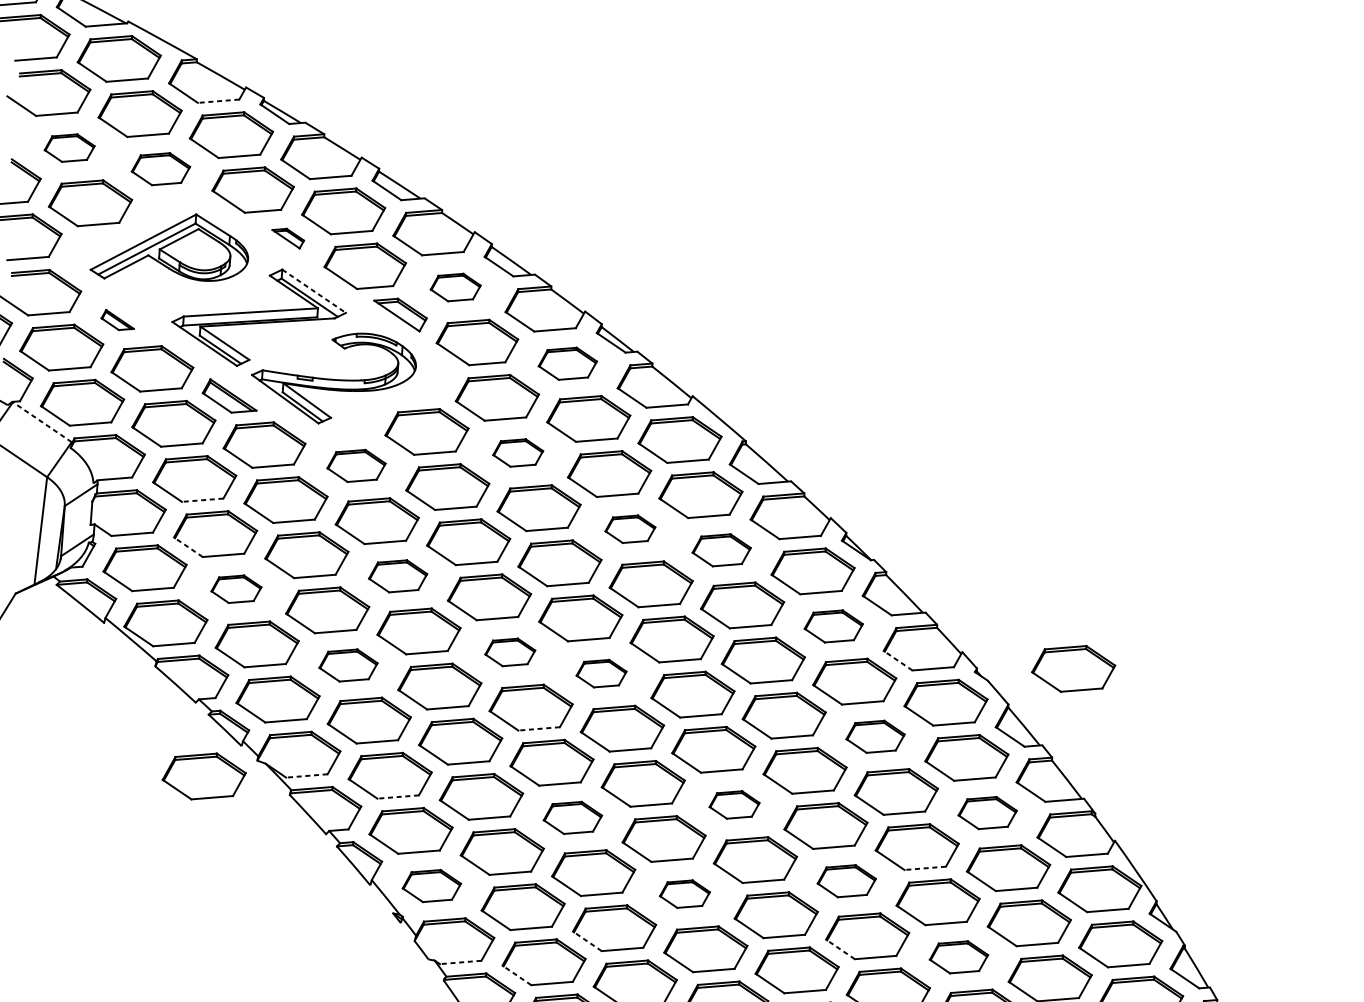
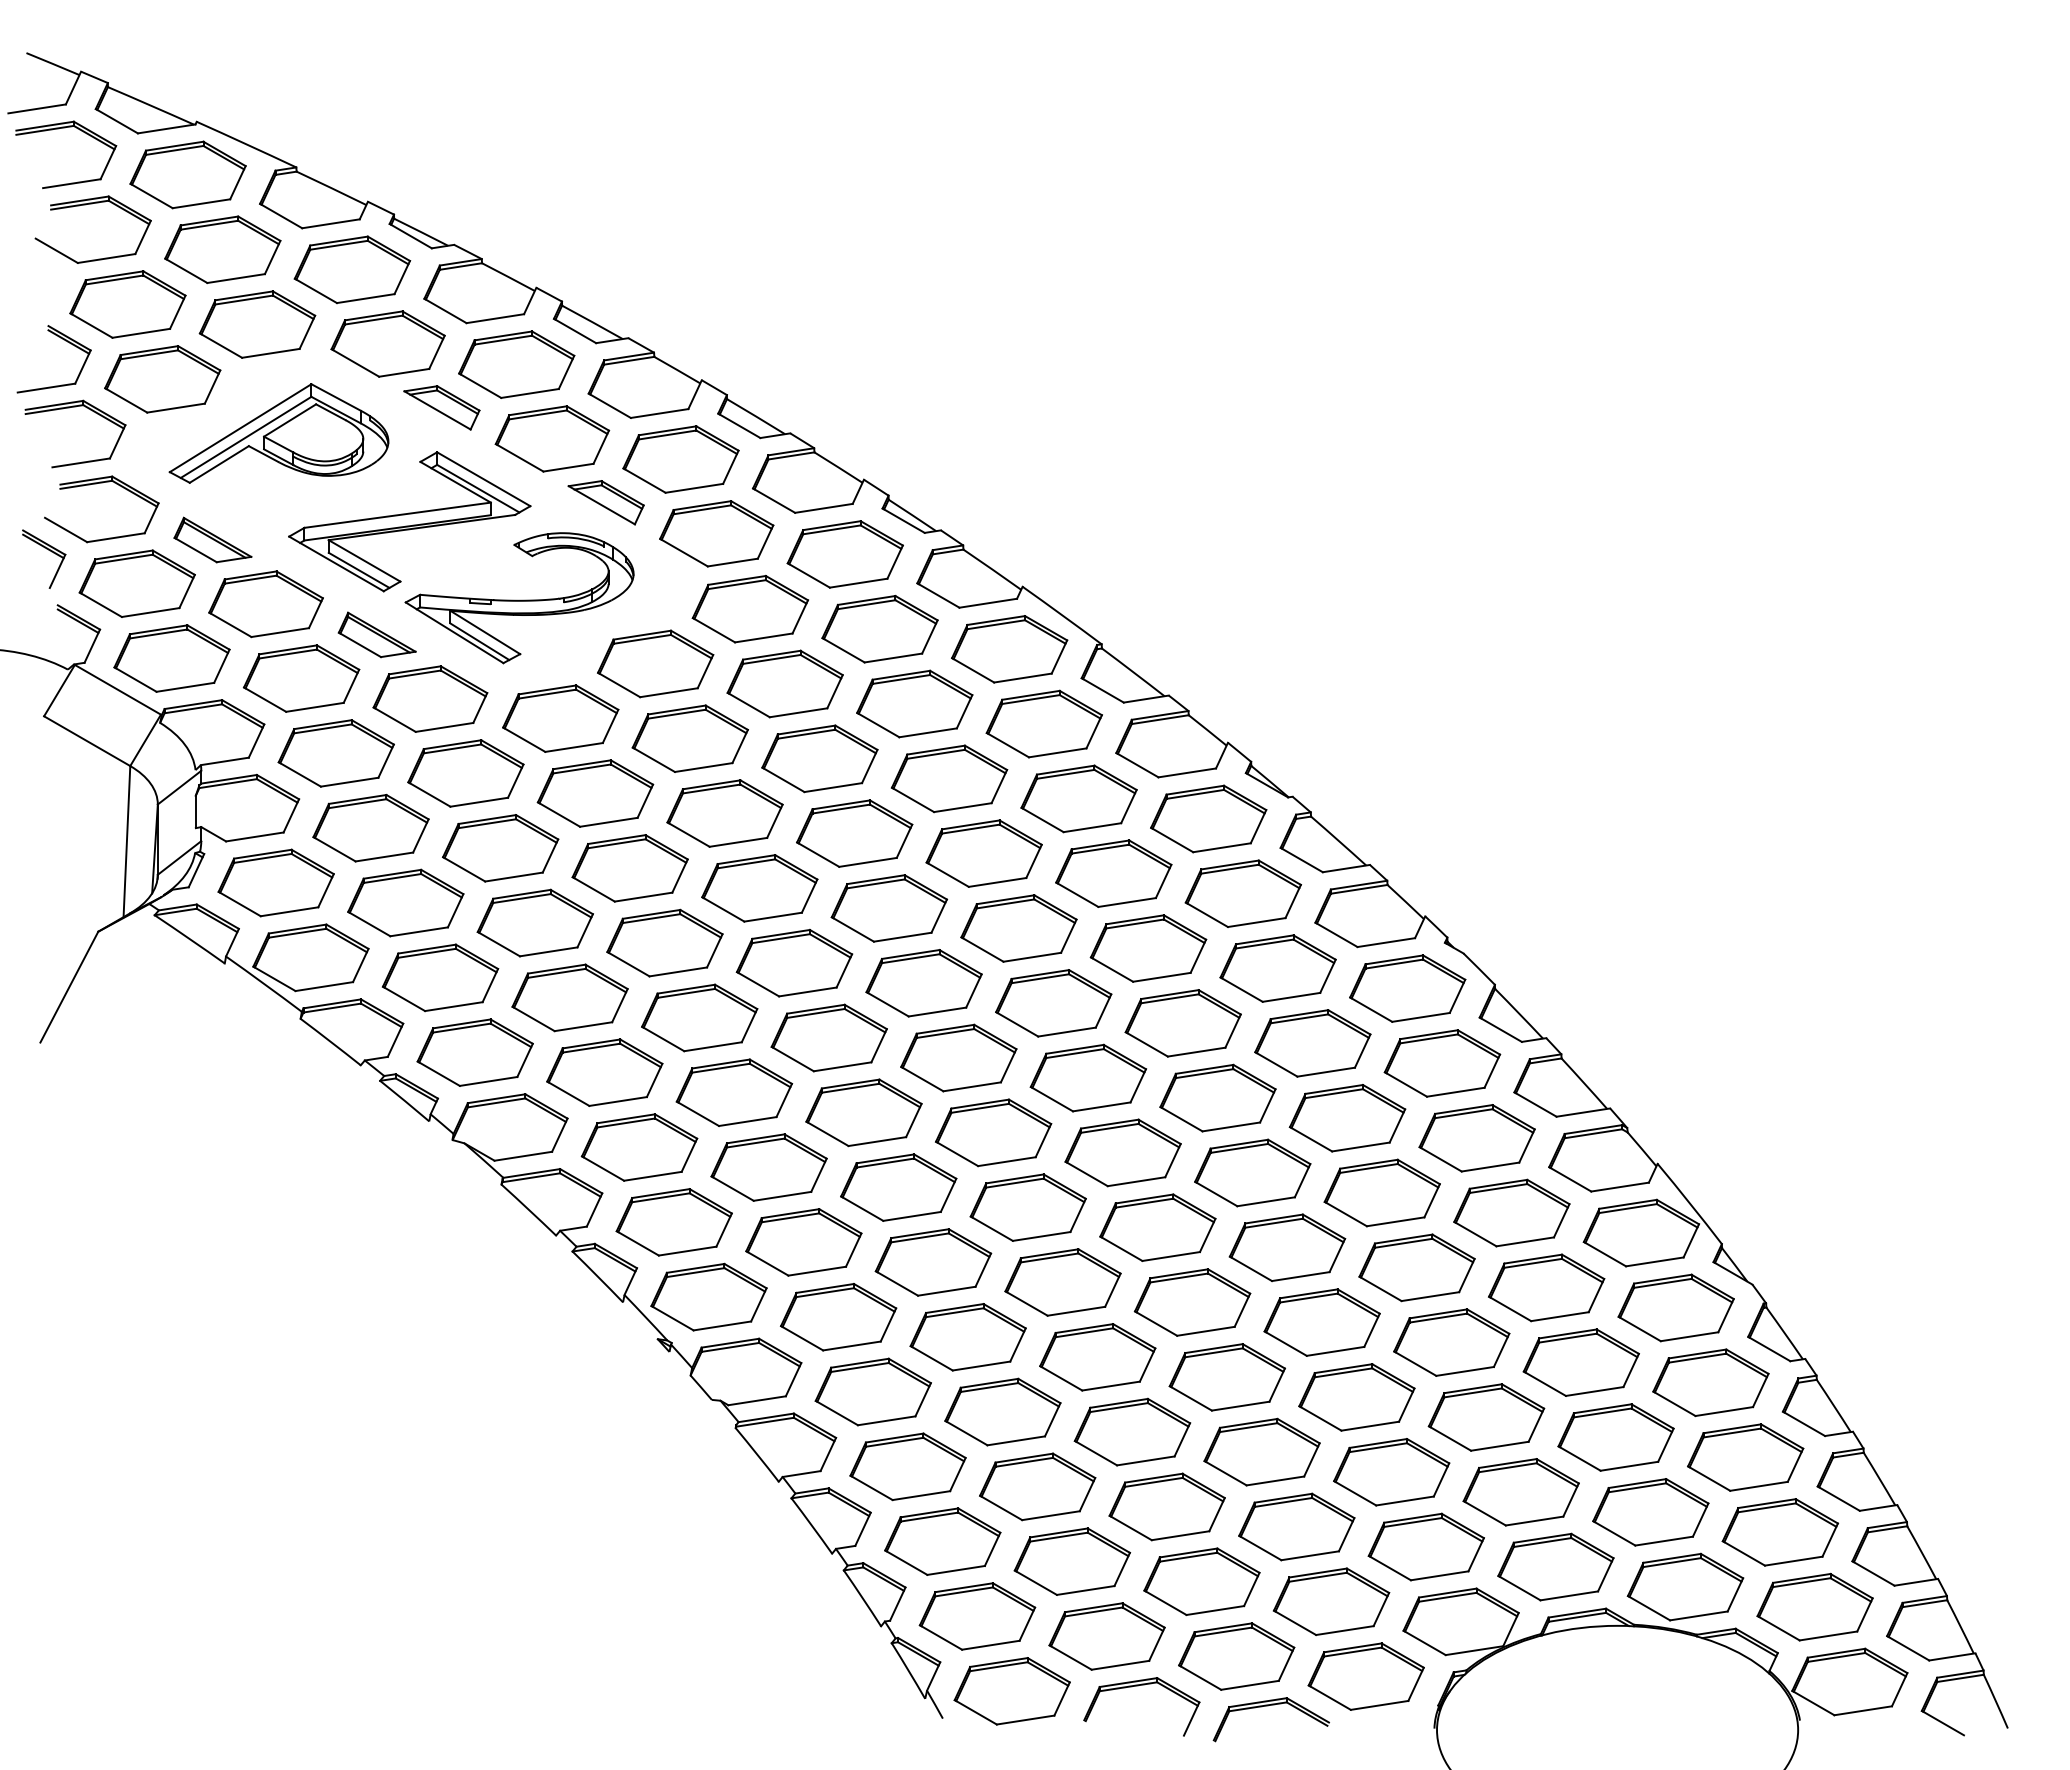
line: (218, 100) -> (330, 223), dashed -> solid
part: (69, 148) -> (127, 304), size x1.67
part: (160, 169) -> (257, 324), size x1.43
part: (287, 237) -> (441, 407), size x1.67
part: (455, 287) -> (680, 459), size x1.67
line: (313, 291) -> (483, 479), dashed -> solid
part: (117, 320) -> (212, 539), size x1.67
part: (567, 363) -> (844, 554), size x1.43
line: (42, 422) -> (117, 689), dashed -> solid
part: (517, 452) -> (784, 683), size x1.67
part: (356, 465) -> (560, 718), size x1.43
line: (202, 500) -> (349, 782), dashed -> solid
part: (630, 528) -> (949, 778), size x1.67
line: (188, 547) -> (334, 849), dashed -> solid
part: (721, 549) -> (1078, 798), size x1.43
part: (397, 576) -> (629, 868), size x1.43
part: (236, 588) -> (405, 902), size x1.67
part: (833, 626) -> (1242, 893), size x1.43
part: (510, 652) -> (794, 962), size x1.67
line: (898, 660) -> (1336, 934), dashed -> solid
part: (348, 665) -> (569, 997), size x1.43
part: (1073, 668) -> (1581, 928), removed
part: (601, 673) -> (923, 983), size x1.67
line: (539, 728) -> (842, 1066), dashed -> solid
part: (875, 736) -> (1312, 1043), size x1.43
part: (203, 776) -> (379, 1167), removed
line: (306, 776) -> (522, 1156), dashed -> solid
line: (397, 797) -> (652, 1176), dashed -> solid
part: (734, 804) -> (1122, 1152), size x1.67
part: (987, 813) -> (1476, 1138), size x1.43
part: (572, 817) -> (898, 1187), size x1.43
line: (925, 868) -> (1395, 1221), dashed -> solid
part: (846, 880) -> (1287, 1247), size x1.43
part: (431, 885) -> (708, 1296), size x1.43
part: (684, 894) -> (1062, 1282), size x1.67
line: (587, 941) -> (931, 1358), dashed -> solid
line: (840, 949) -> (1285, 1343), dashed -> solid
part: (958, 957) -> (1451, 1342), size x1.43
line: (460, 962) -> (756, 1400), dashed -> solid
line: (516, 974) -> (836, 1412), dashed -> solid

